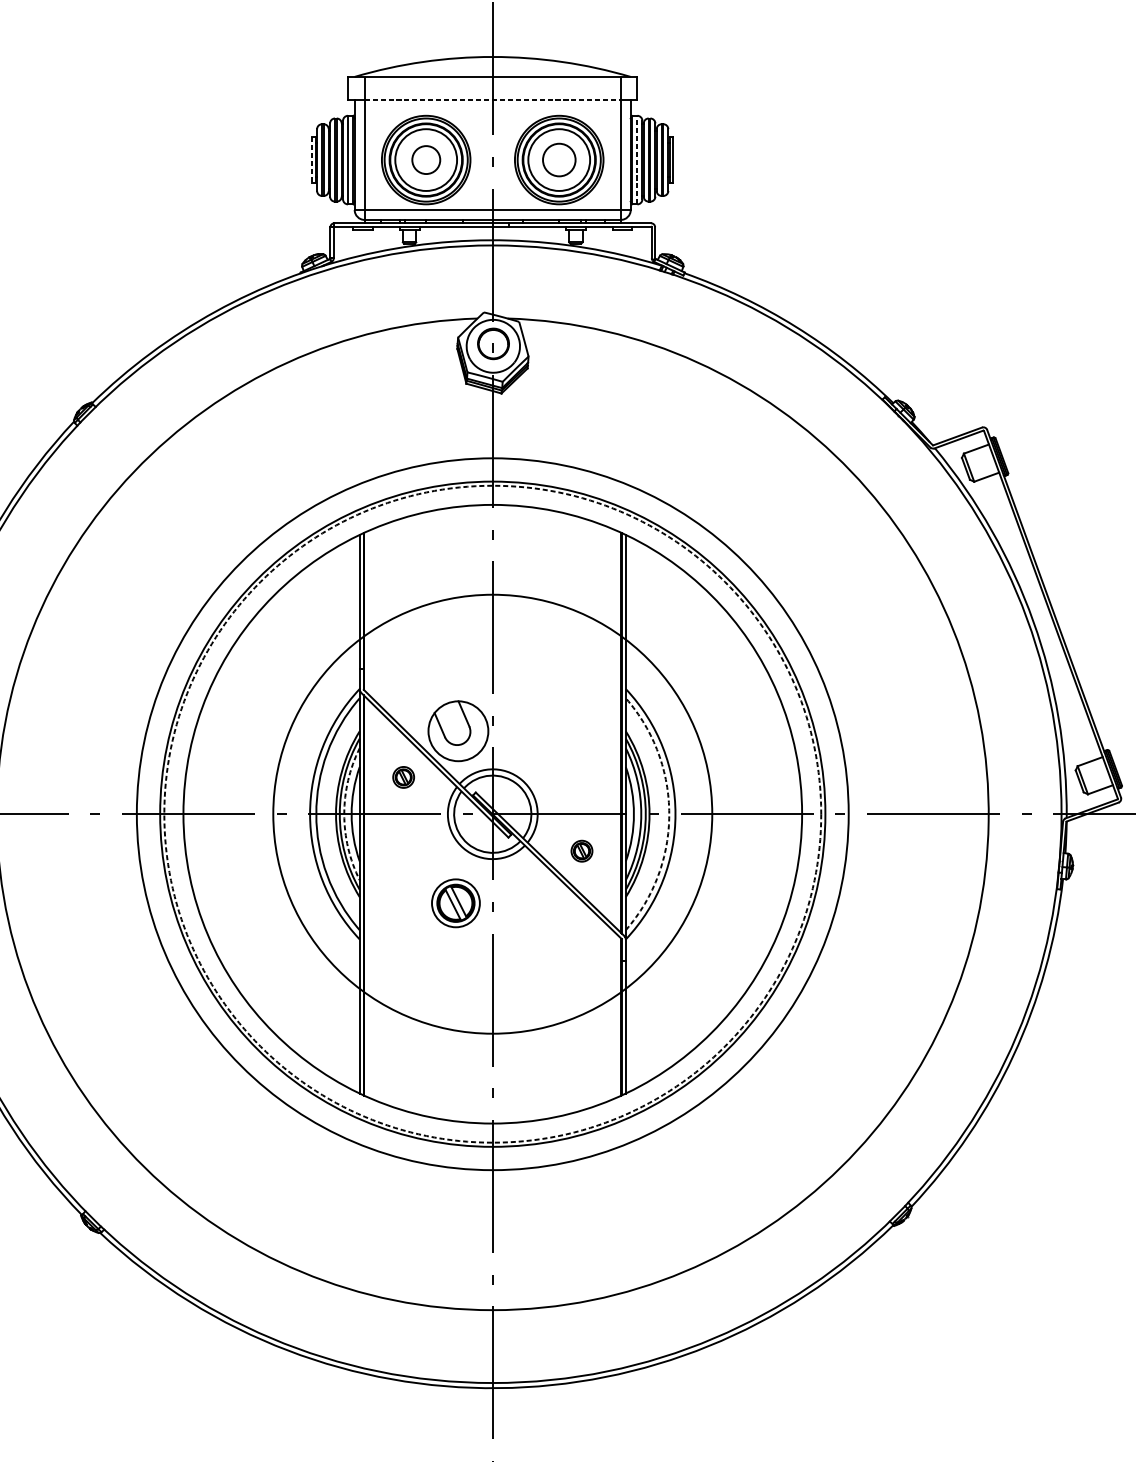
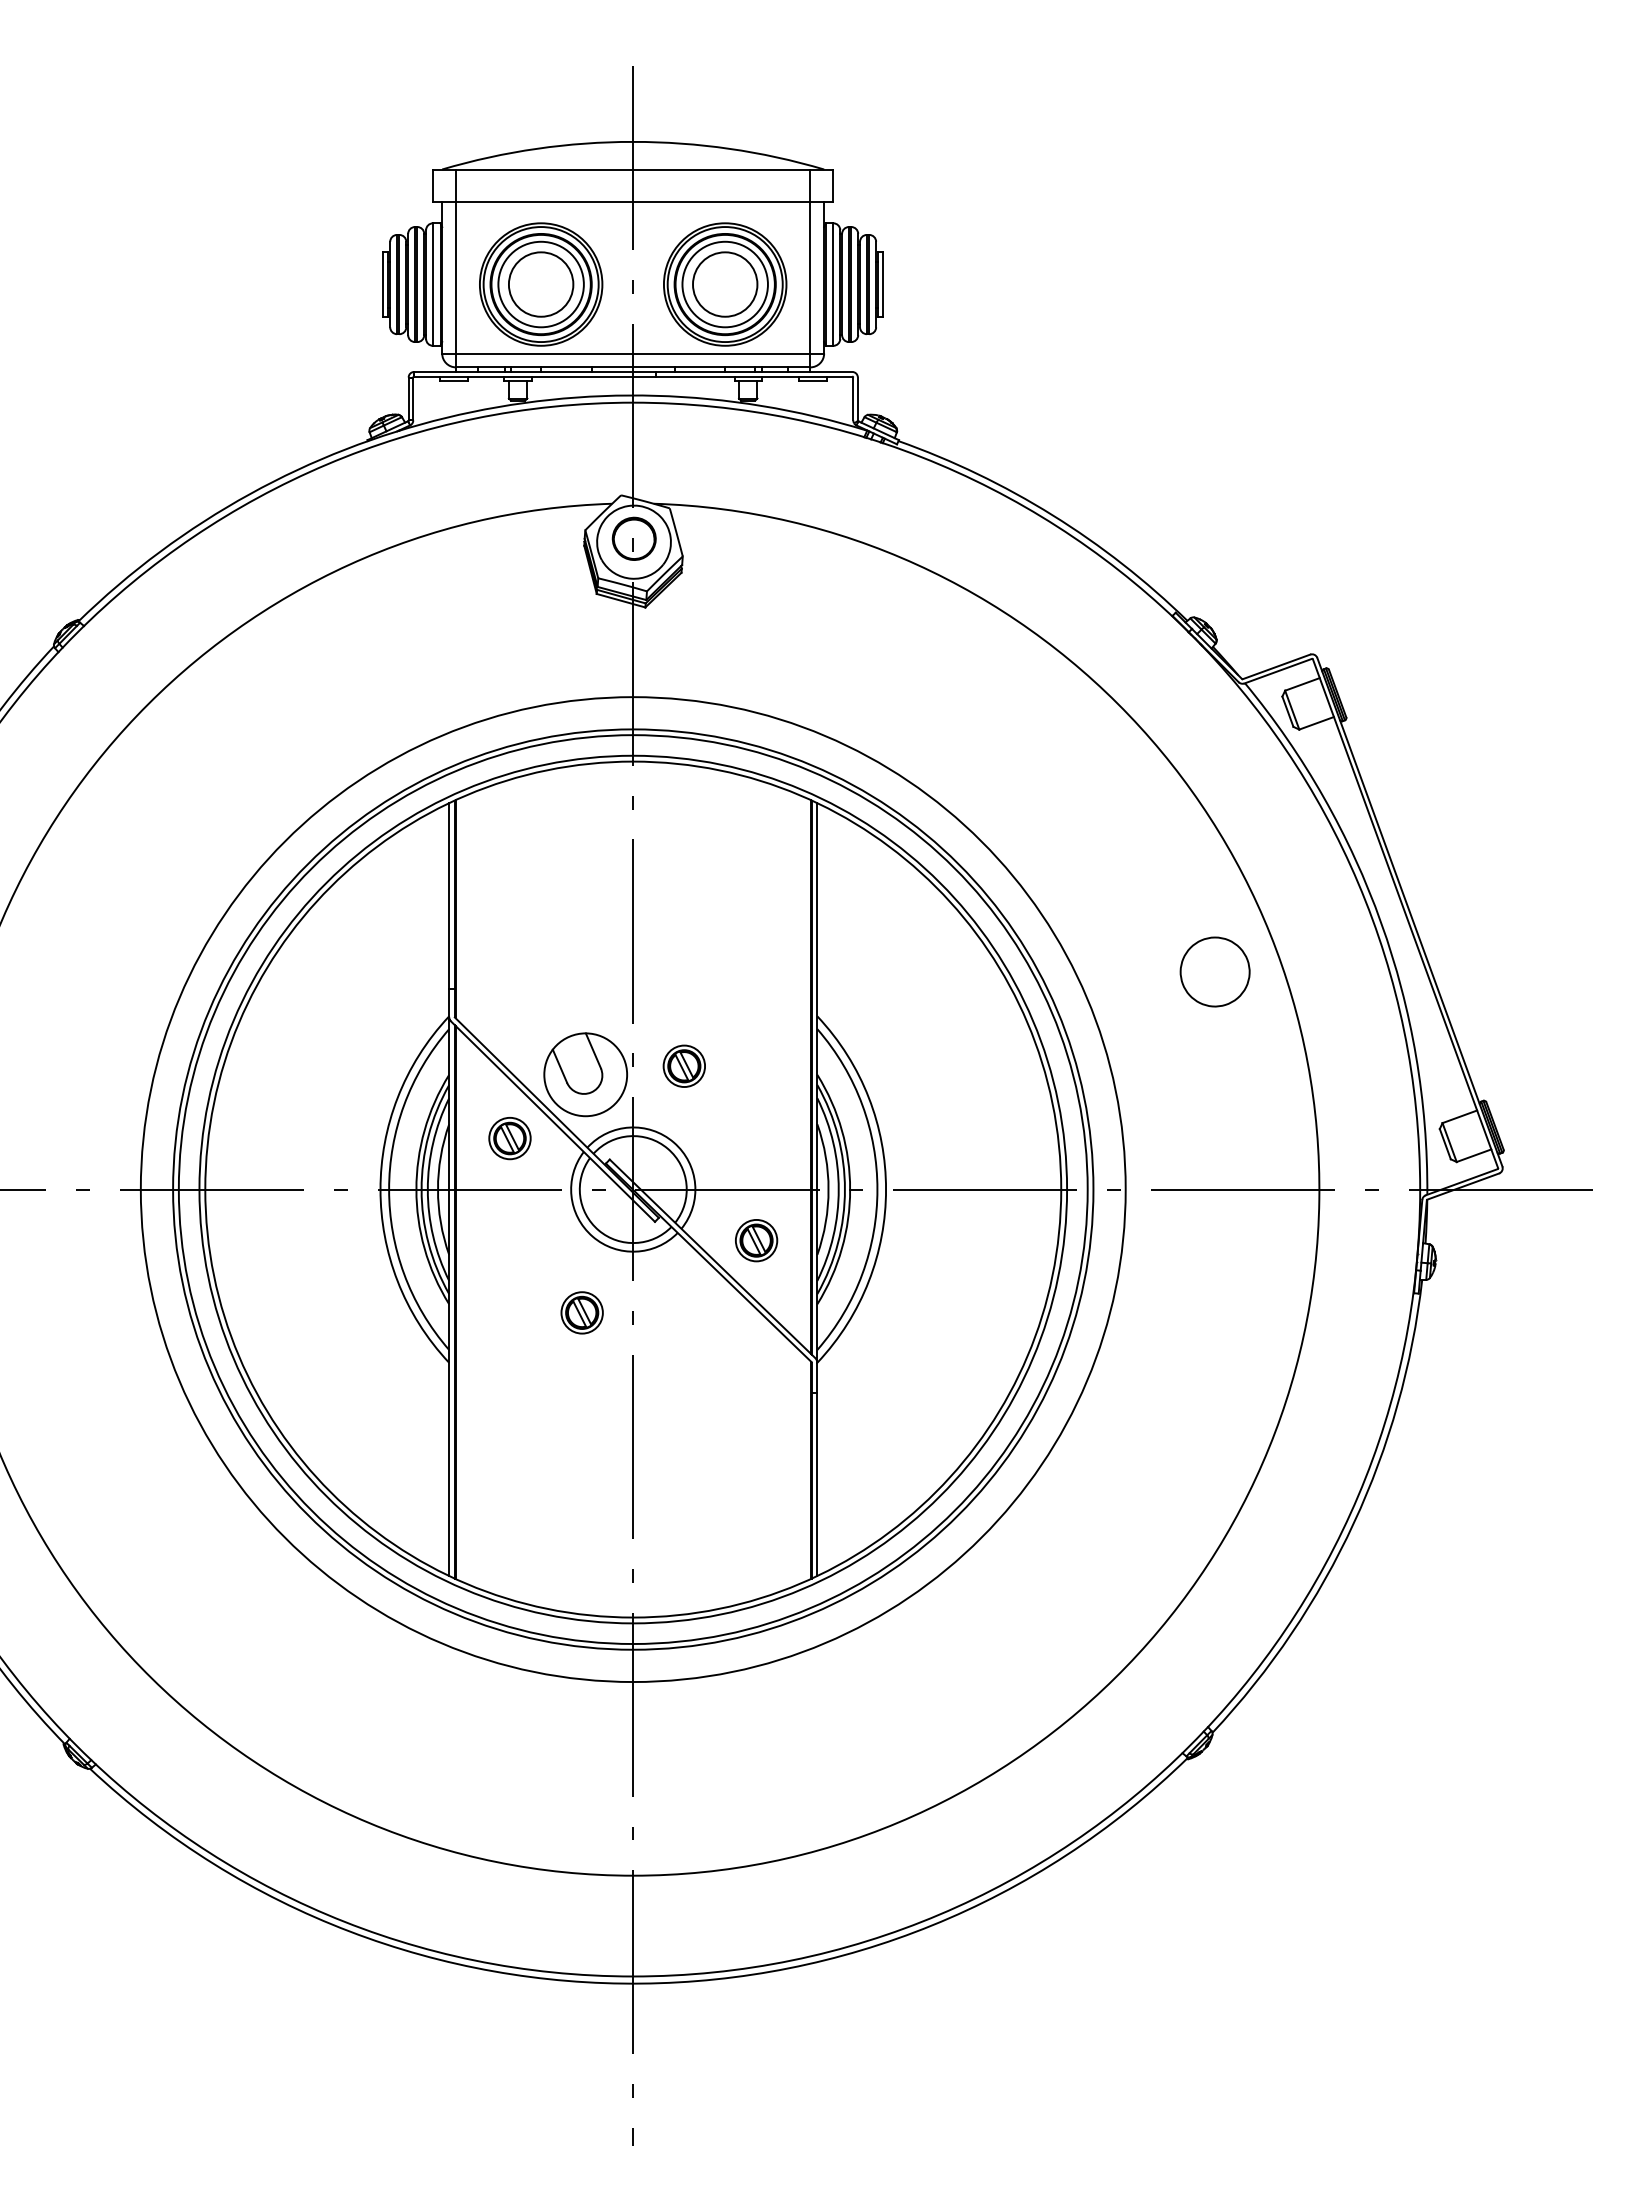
line: (492, 100) -> (633, 201), dashed -> solid
line: (312, 160) -> (383, 285), dashed -> solid
circle: (426, 160) -> (541, 284), size x1.67
circle: (559, 160) -> (725, 284), size x1.43
line: (637, 160) -> (833, 284), dashed -> solid
part: (912, 656) -> (1214, 971), added
part: (529, 724) -> (683, 1065), added
part: (403, 777) -> (509, 1138), size x1.43
arc: (344, 814) -> (427, 1189), dashed -> solid
circle: (492, 814) -> (632, 1189), dashed -> solid
circle: (492, 814) -> (633, 1189), size x1.43
arc: (669, 814) -> (877, 1189), dashed -> solid
part: (581, 851) -> (756, 1240), size x1.43
part: (455, 903) -> (581, 1312), size x0.62

